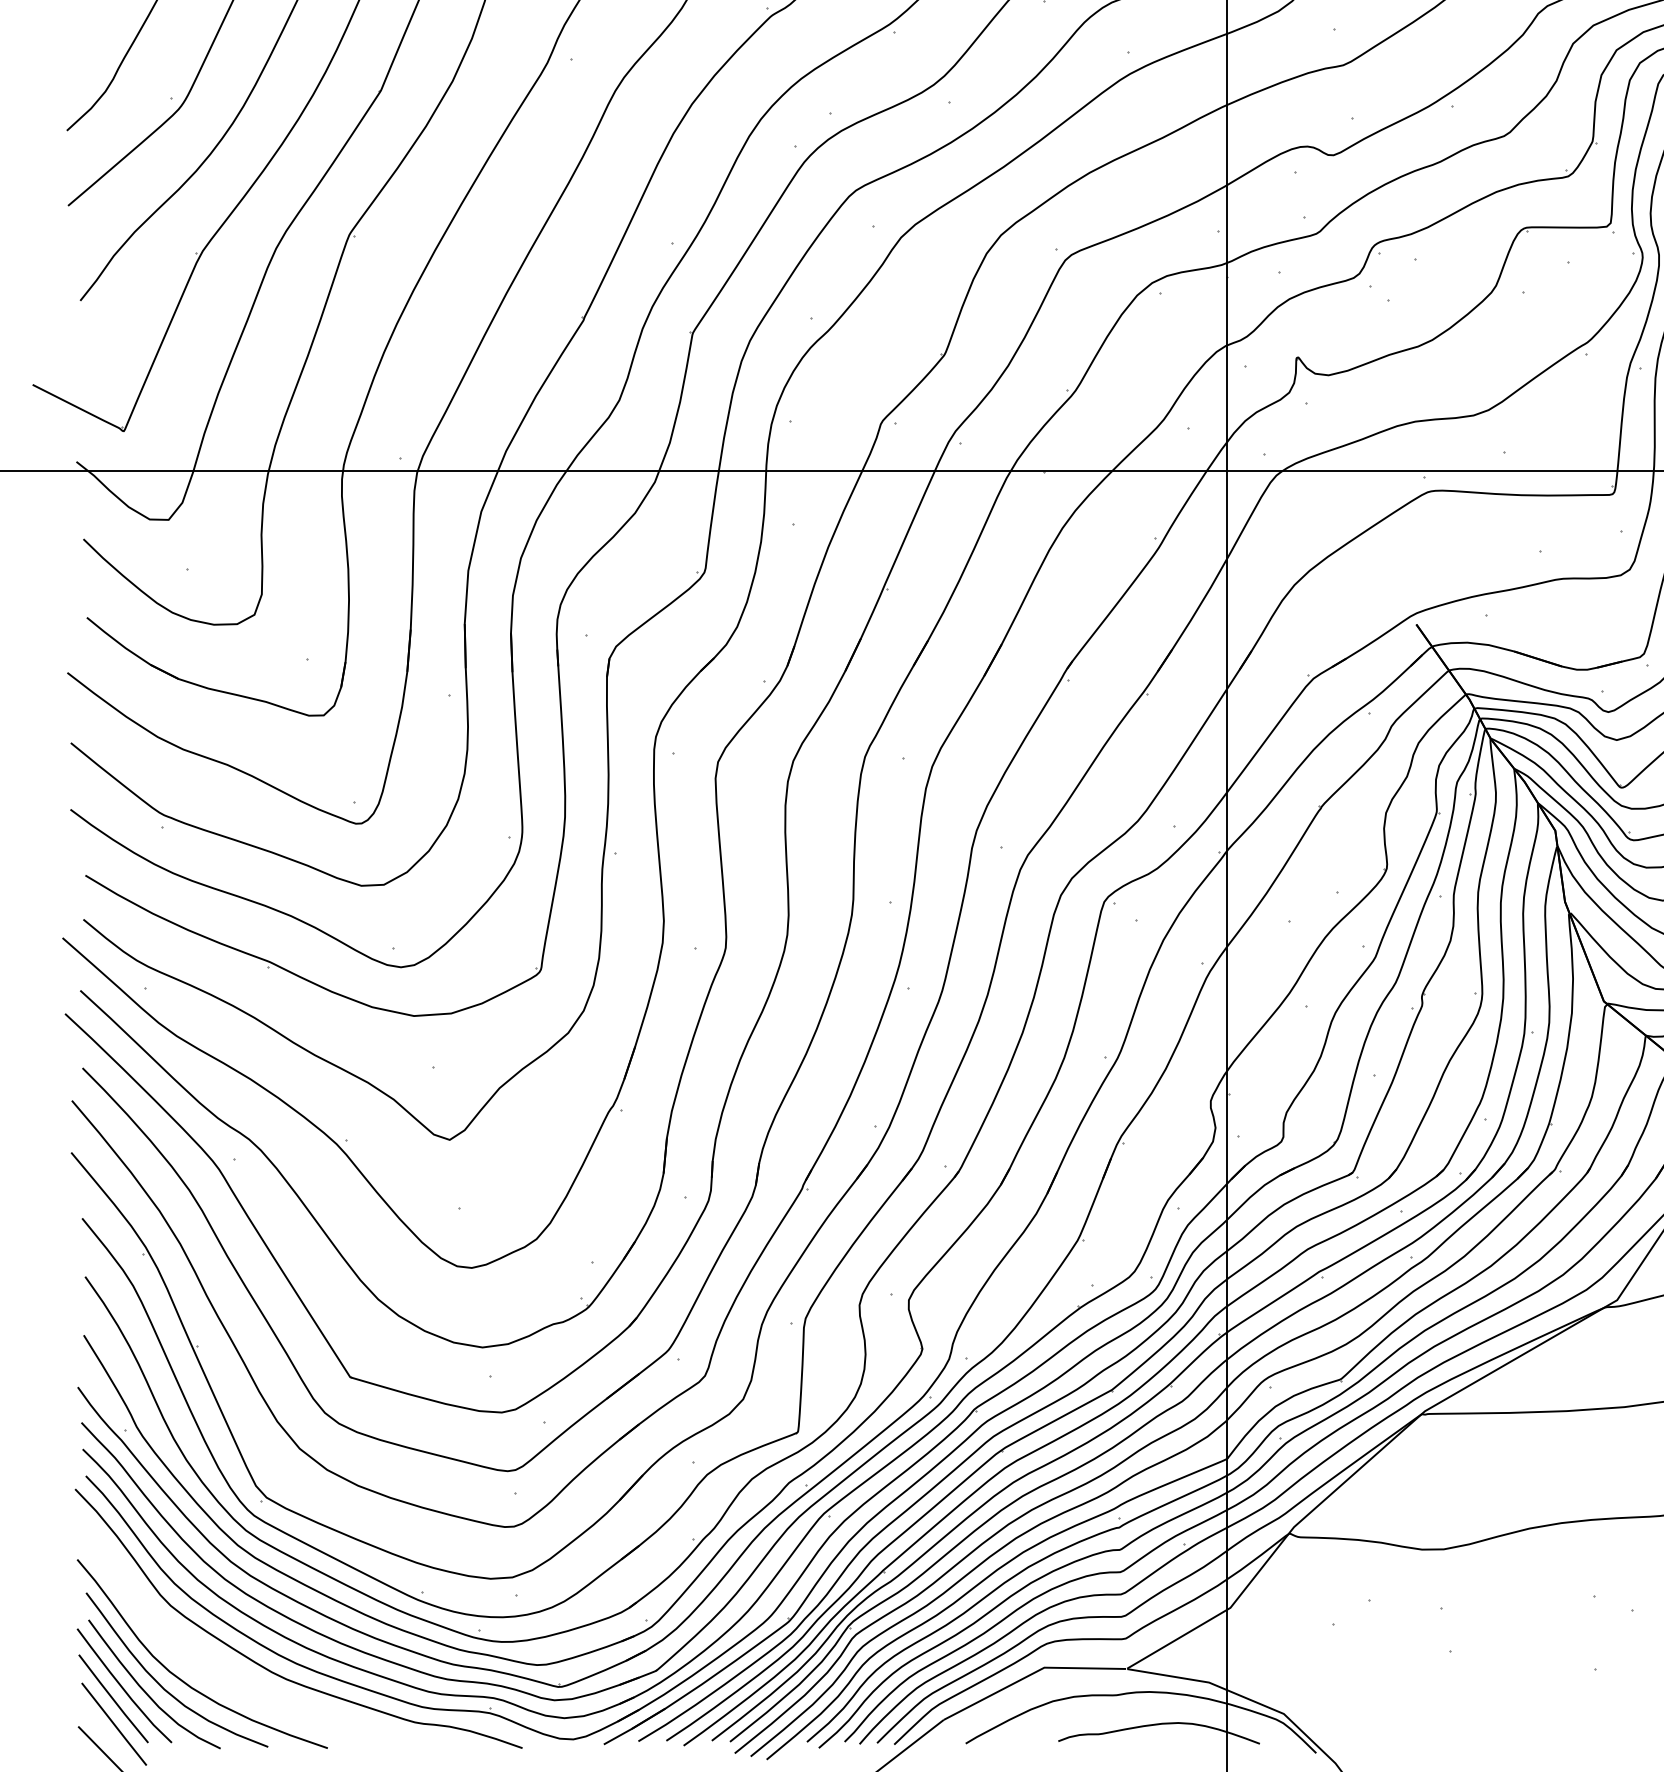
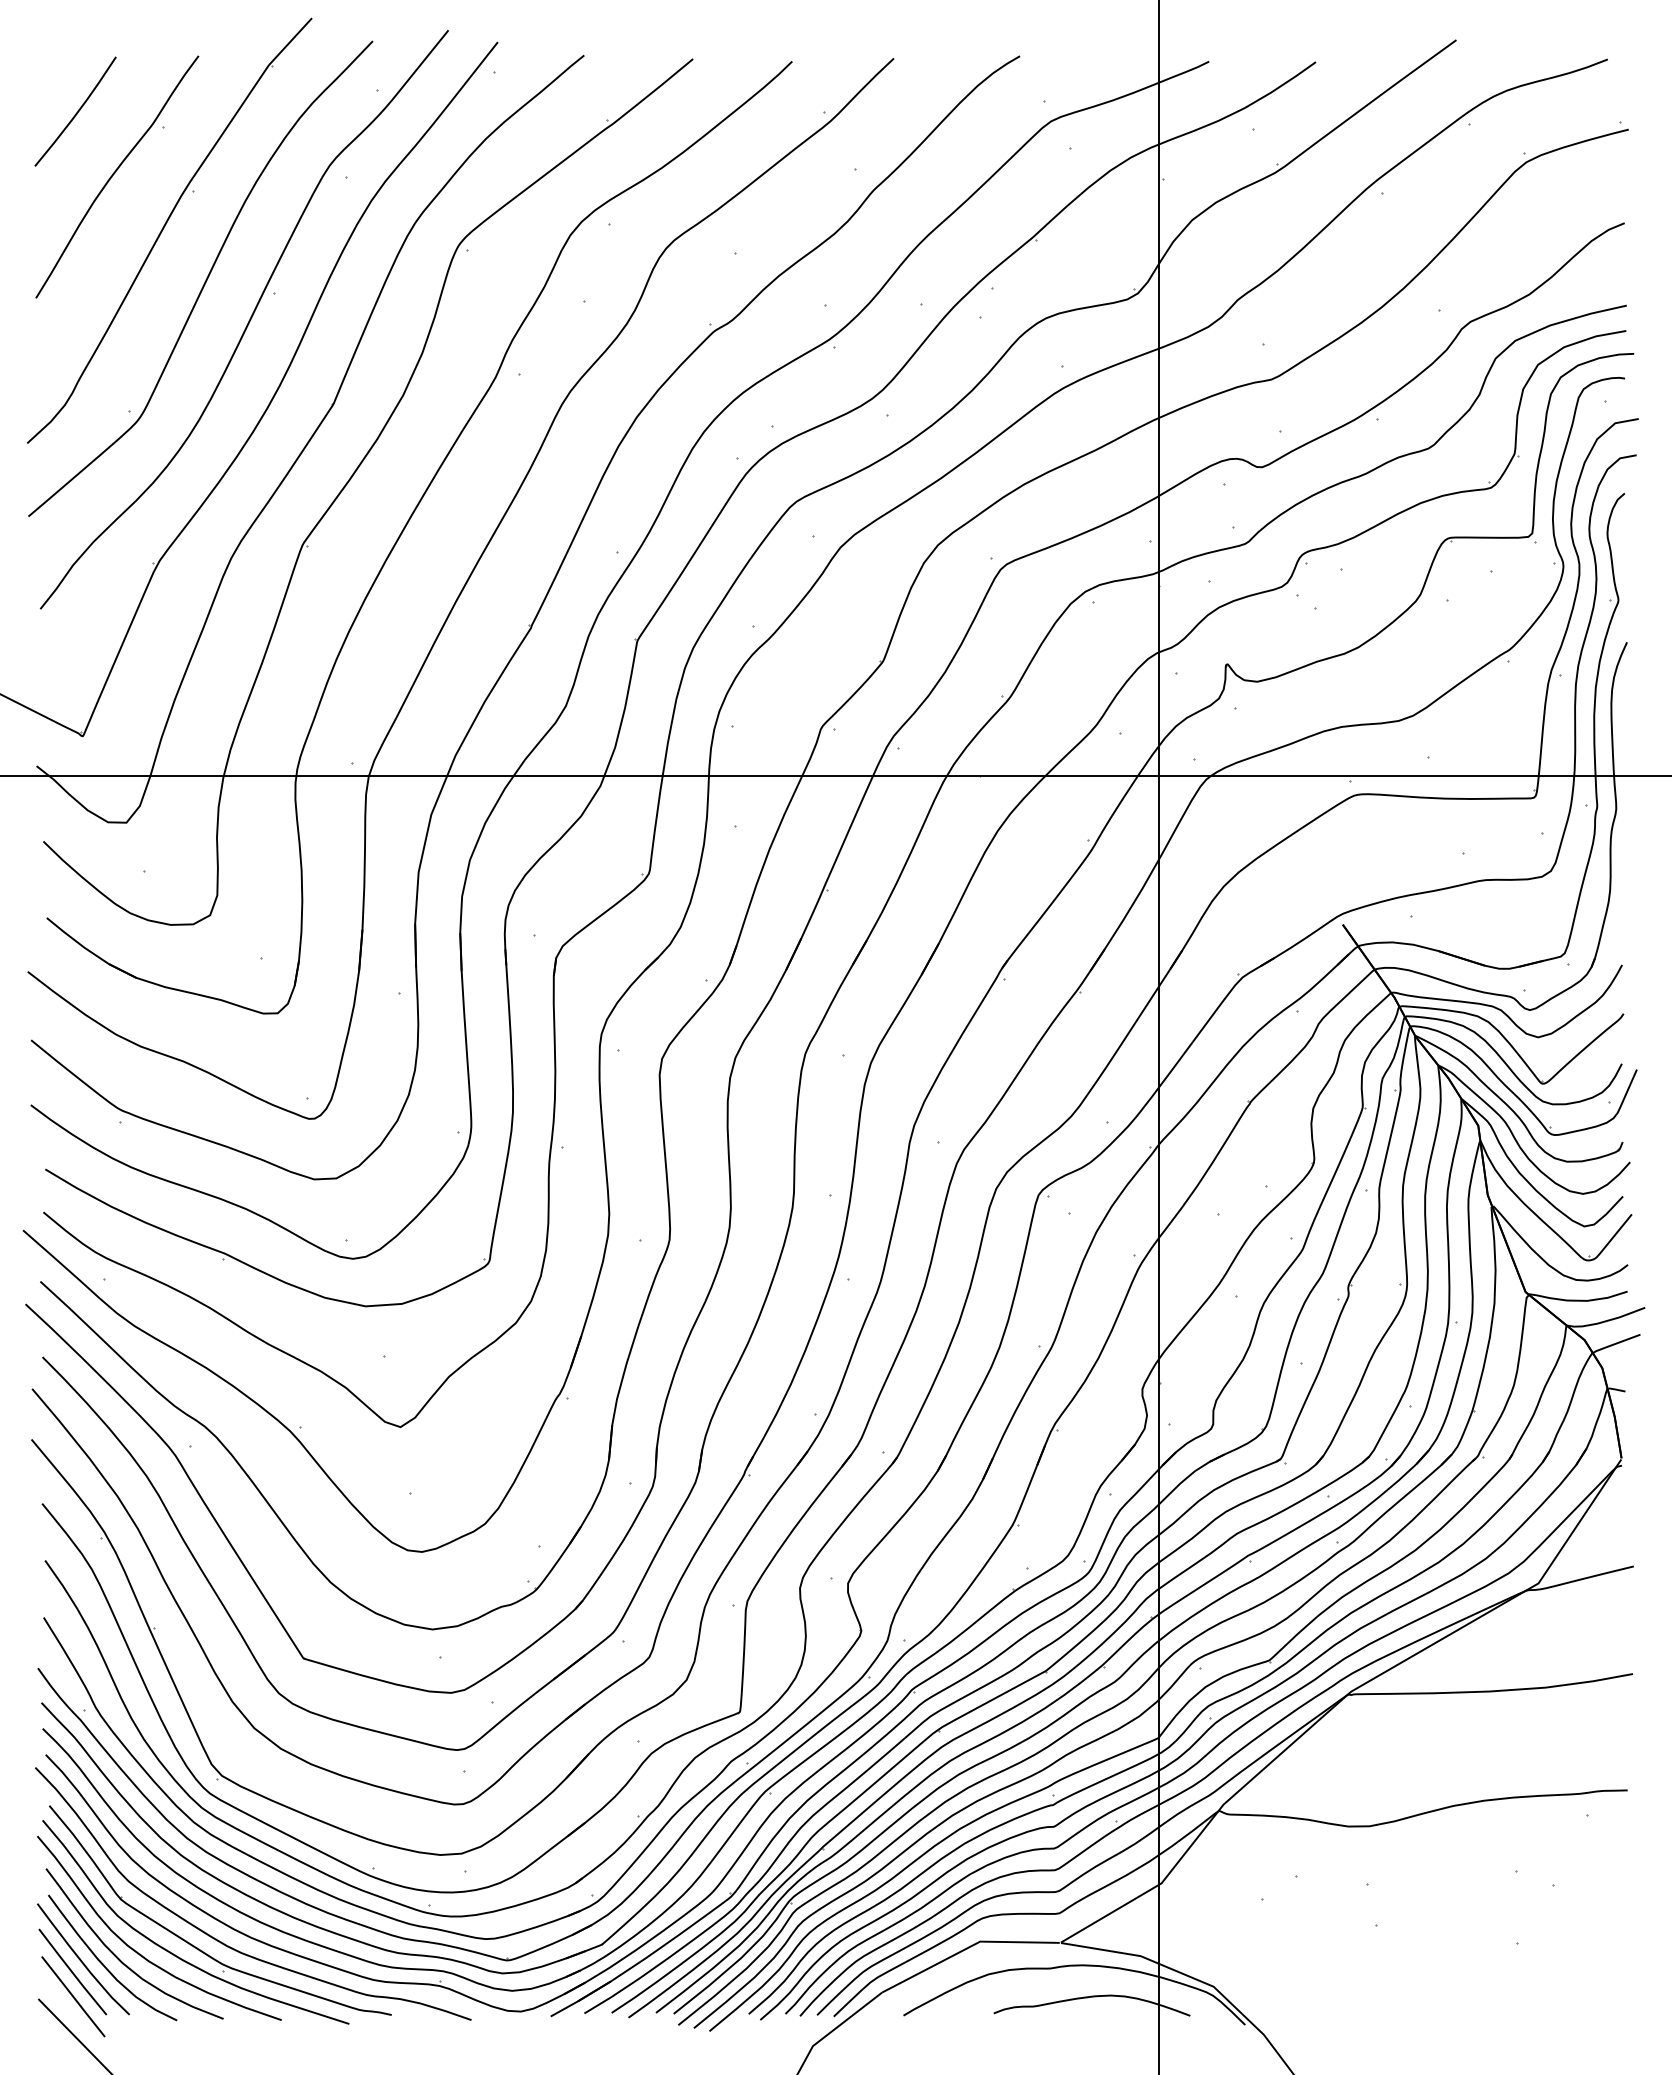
part: (238, 1671) -> (194, 1945), added

